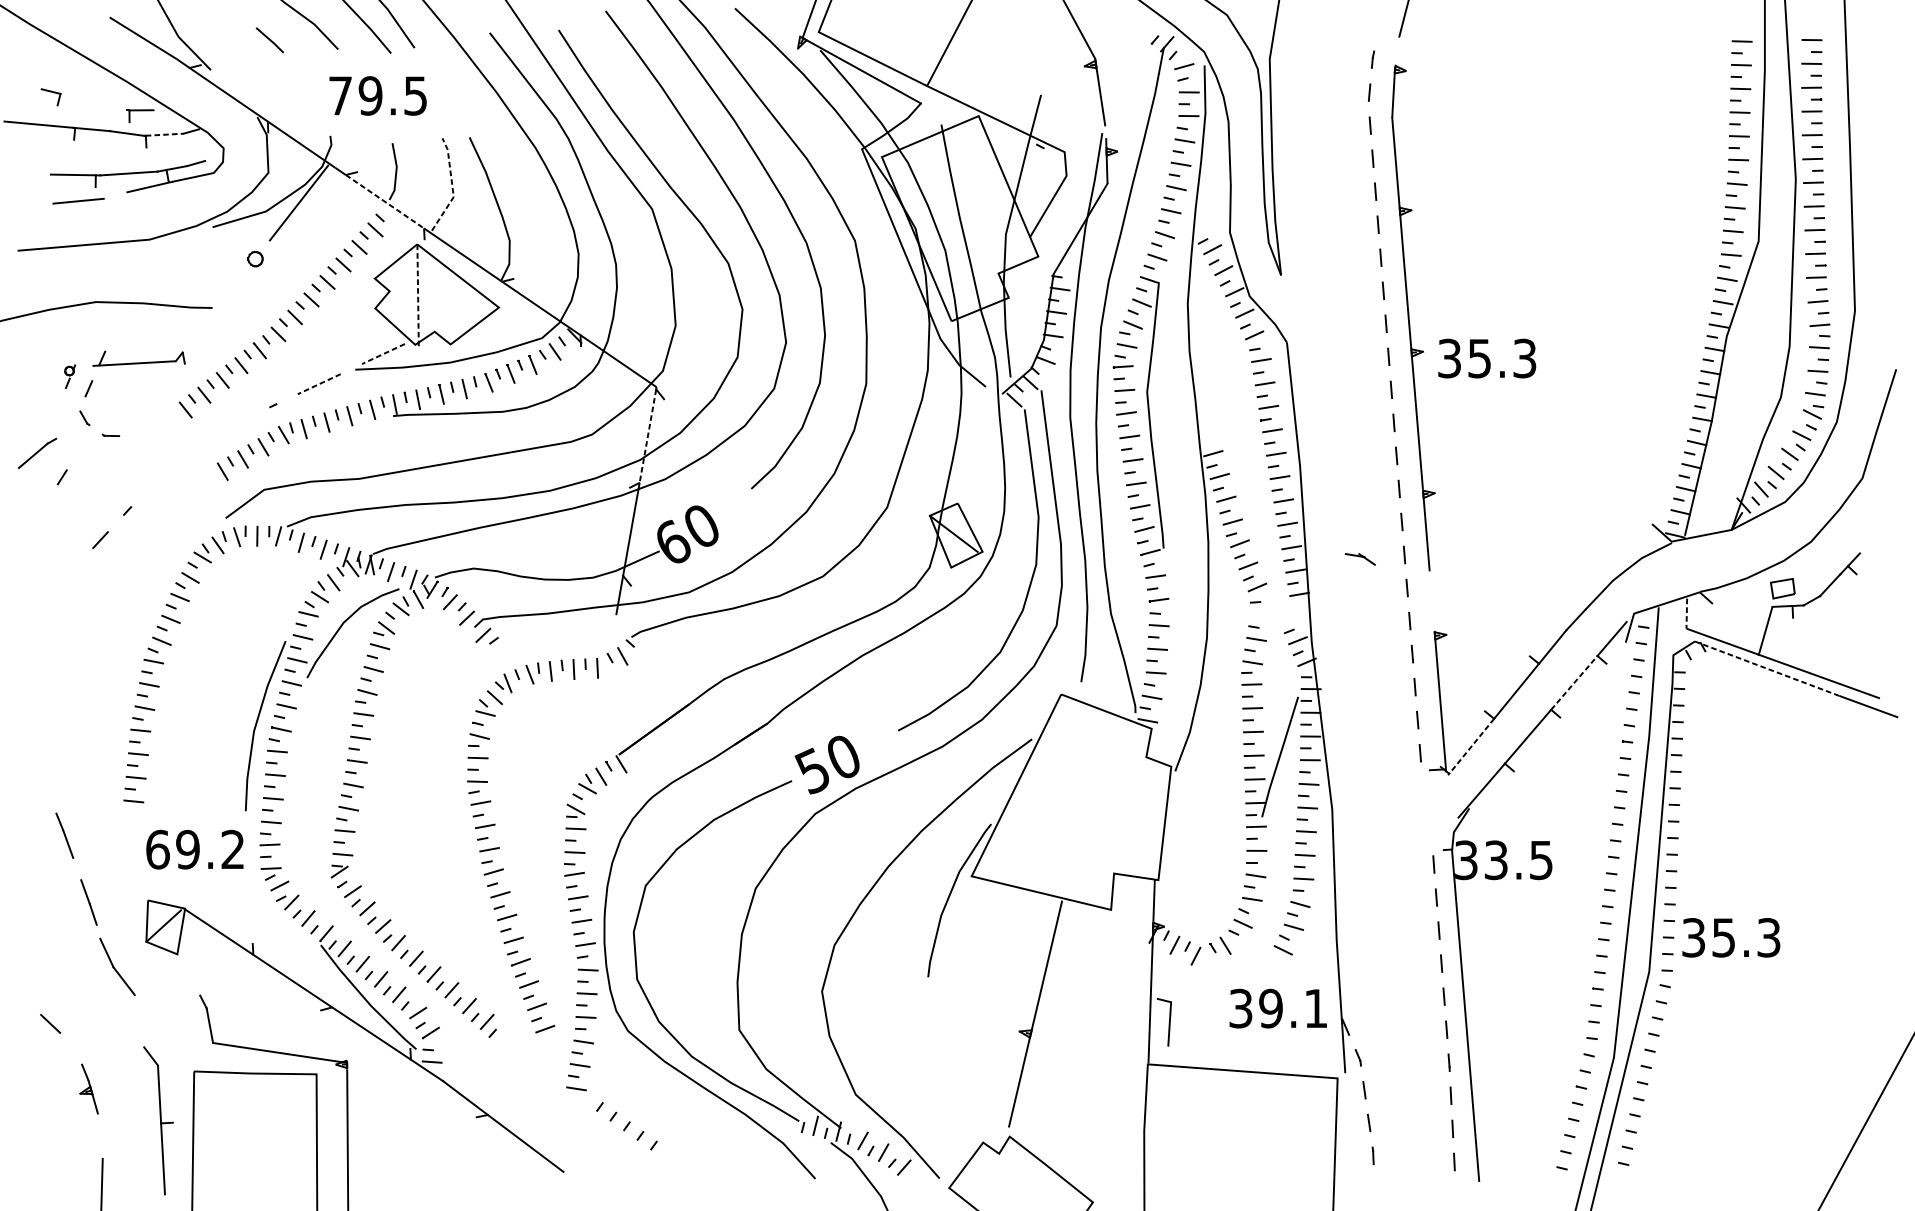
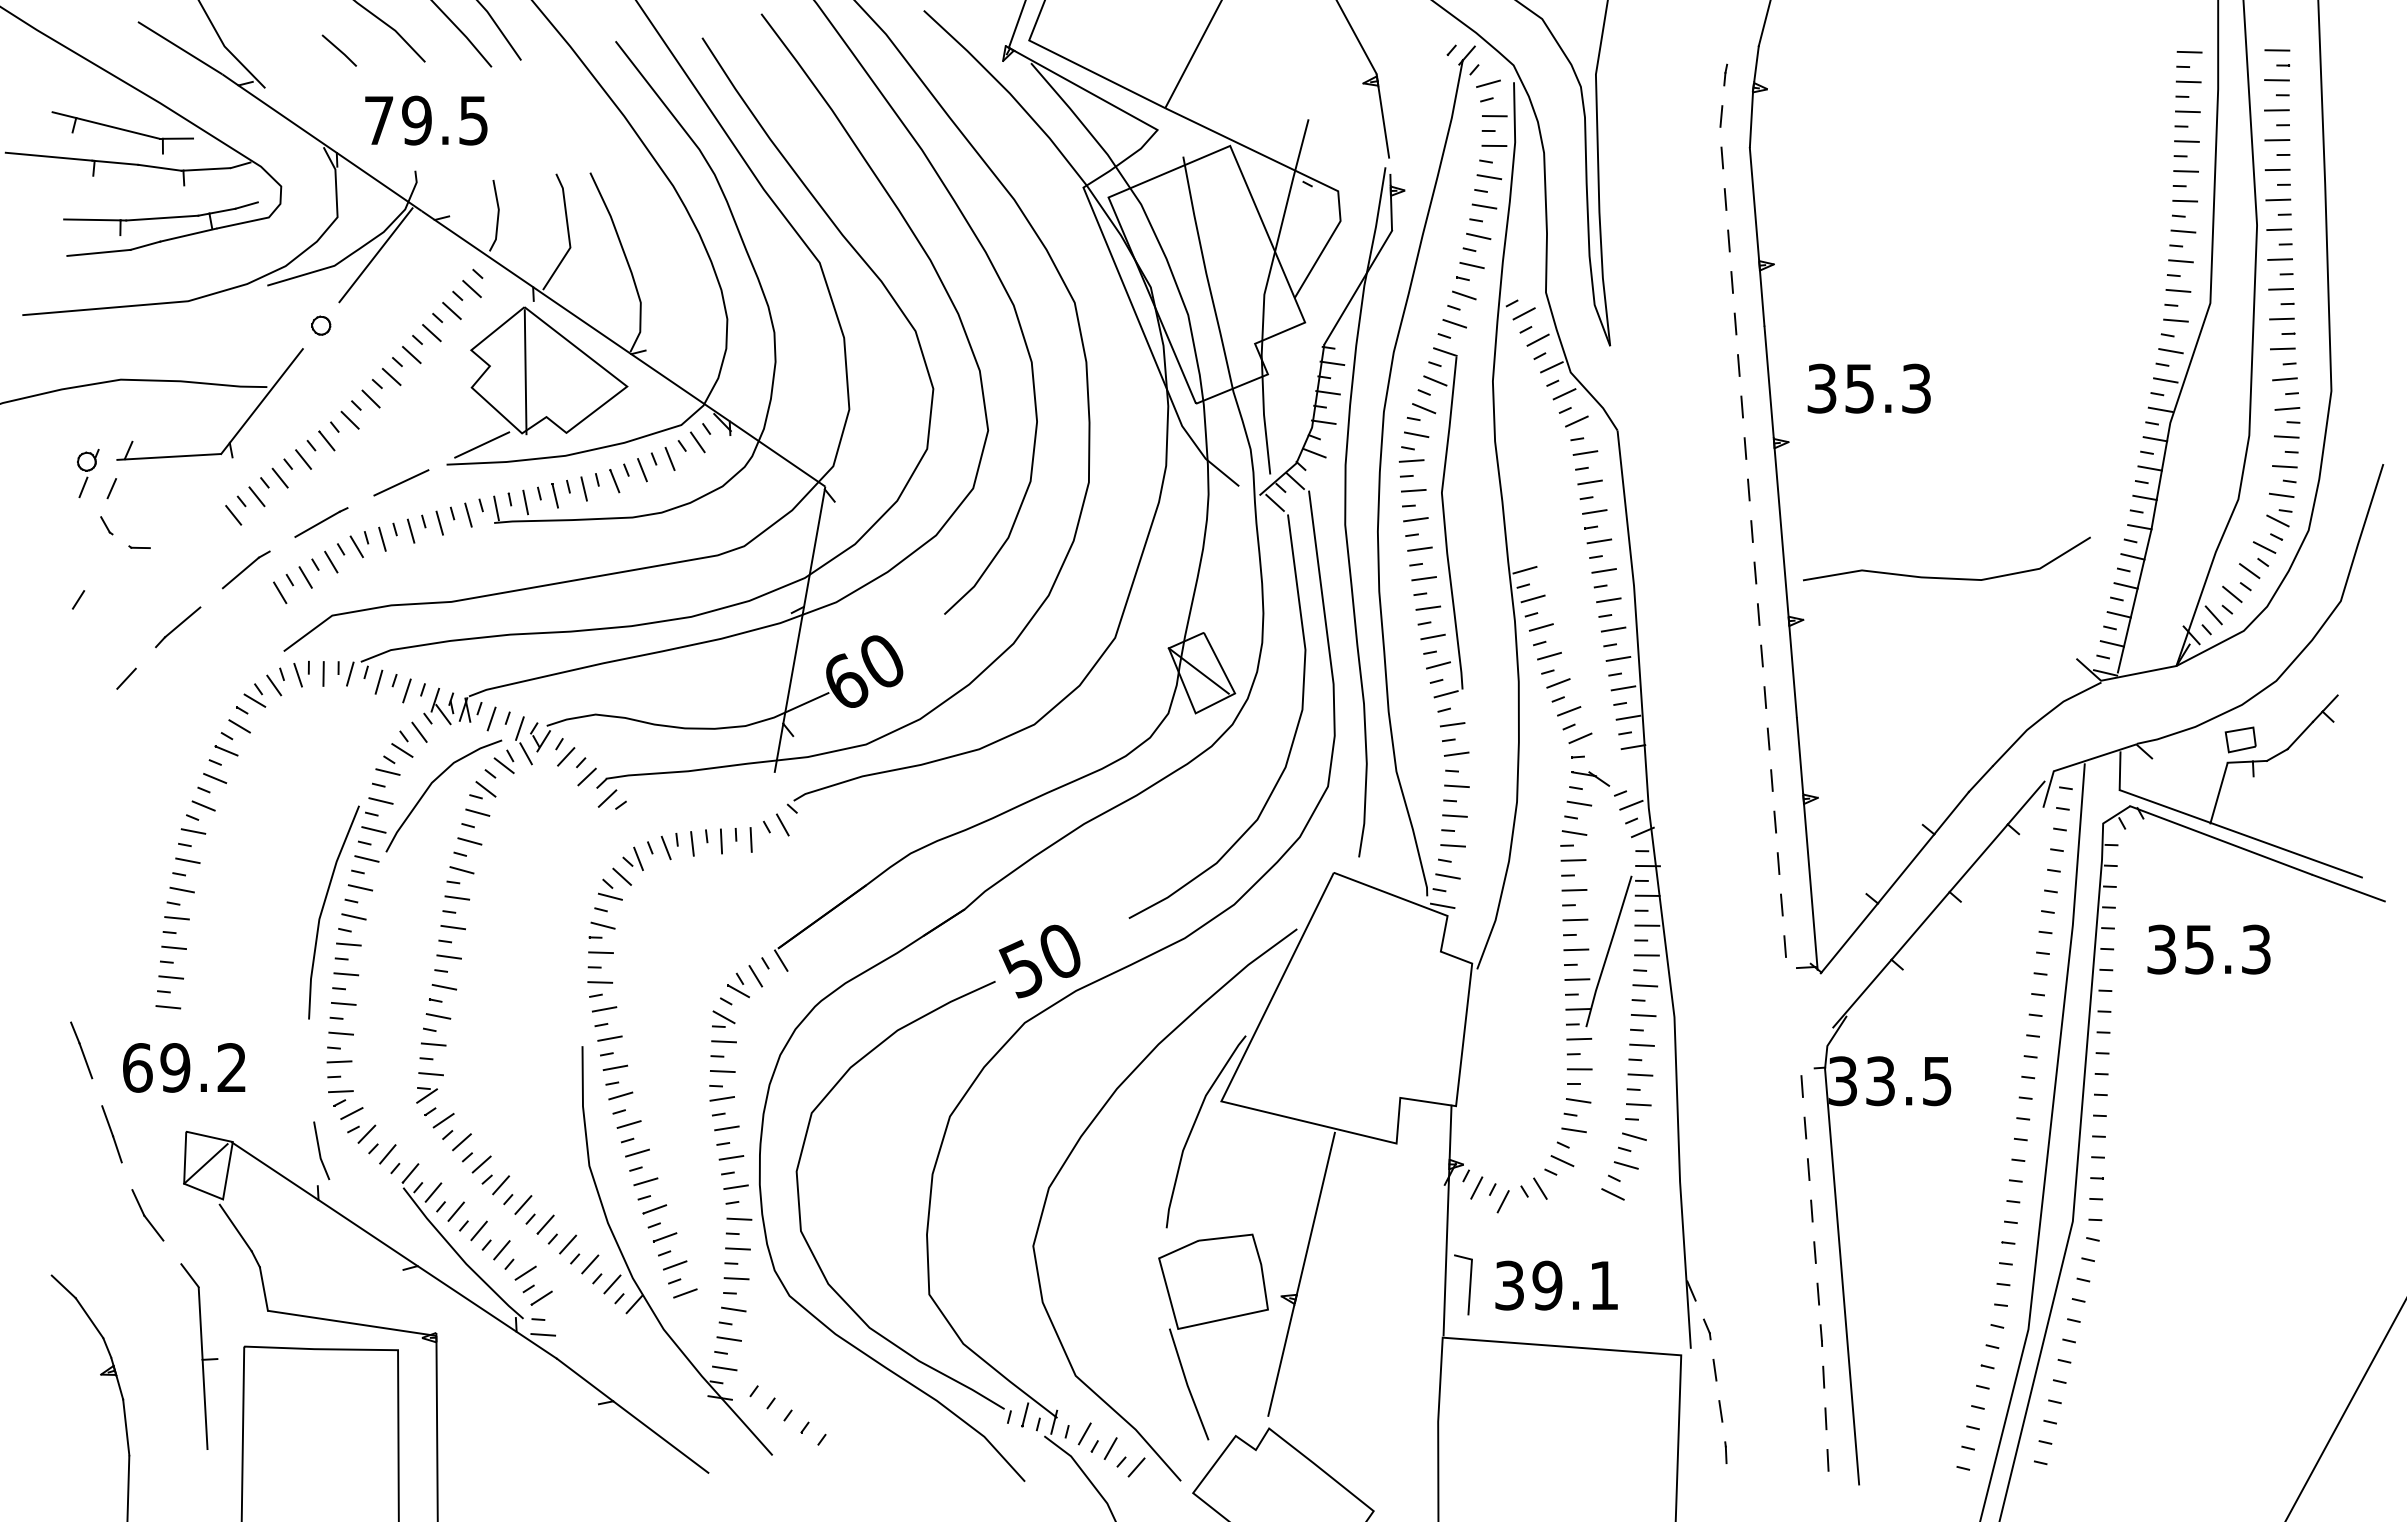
line: (1397, 50) -> (1756, 63), added
text: (378, 95) -> (426, 120), moved
line: (93, 102) -> (117, 128), added
line: (164, 134) -> (206, 169), dashed -> solid
line: (452, 186) -> (568, 234), dashed -> solid
line: (115, 195) -> (145, 245), added
line: (385, 201) -> (484, 253), dashed -> solid
line: (418, 296) -> (525, 372), dashed -> solid
line: (211, 314) -> (265, 395), added
line: (383, 353) -> (482, 444), dashed -> solid
text: (1486, 358) -> (1868, 388), moved
part: (70, 376) -> (88, 473), size x1.67
line: (319, 383) -> (401, 482), dashed -> solid
line: (252, 416) -> (317, 523), added
line: (647, 436) -> (814, 548), dashed -> solid
part: (36, 453) -> (245, 569), moved
curve: (1548, 459) -> (1946, 577), added
line: (145, 495) -> (182, 622), added
part: (1360, 558) -> (1590, 778), moved
line: (1431, 601) -> (1799, 755), added
line: (1687, 613) -> (2120, 771), dashed -> solid
line: (1766, 668) -> (2220, 840), dashed -> solid
line: (1574, 683) -> (1978, 858), dashed -> solid
line: (1471, 745) -> (1849, 937), dashed -> solid
text: (195, 849) -> (184, 1067), moved
line: (254, 915) -> (320, 1150), added
text: (1730, 937) -> (2208, 949), moved
part: (117, 967) -> (147, 1215), size x0.71
line: (187, 976) -> (235, 1227), added
text: (1278, 1008) -> (1556, 1285), moved
part: (502, 1012) -> (631, 1272), added
line: (71, 1049) -> (89, 1318), added
part: (962, 1053) -> (1209, 1323), added
part: (158, 1120) -> (199, 1356), moved
line: (100, 1135) -> (126, 1427), added

